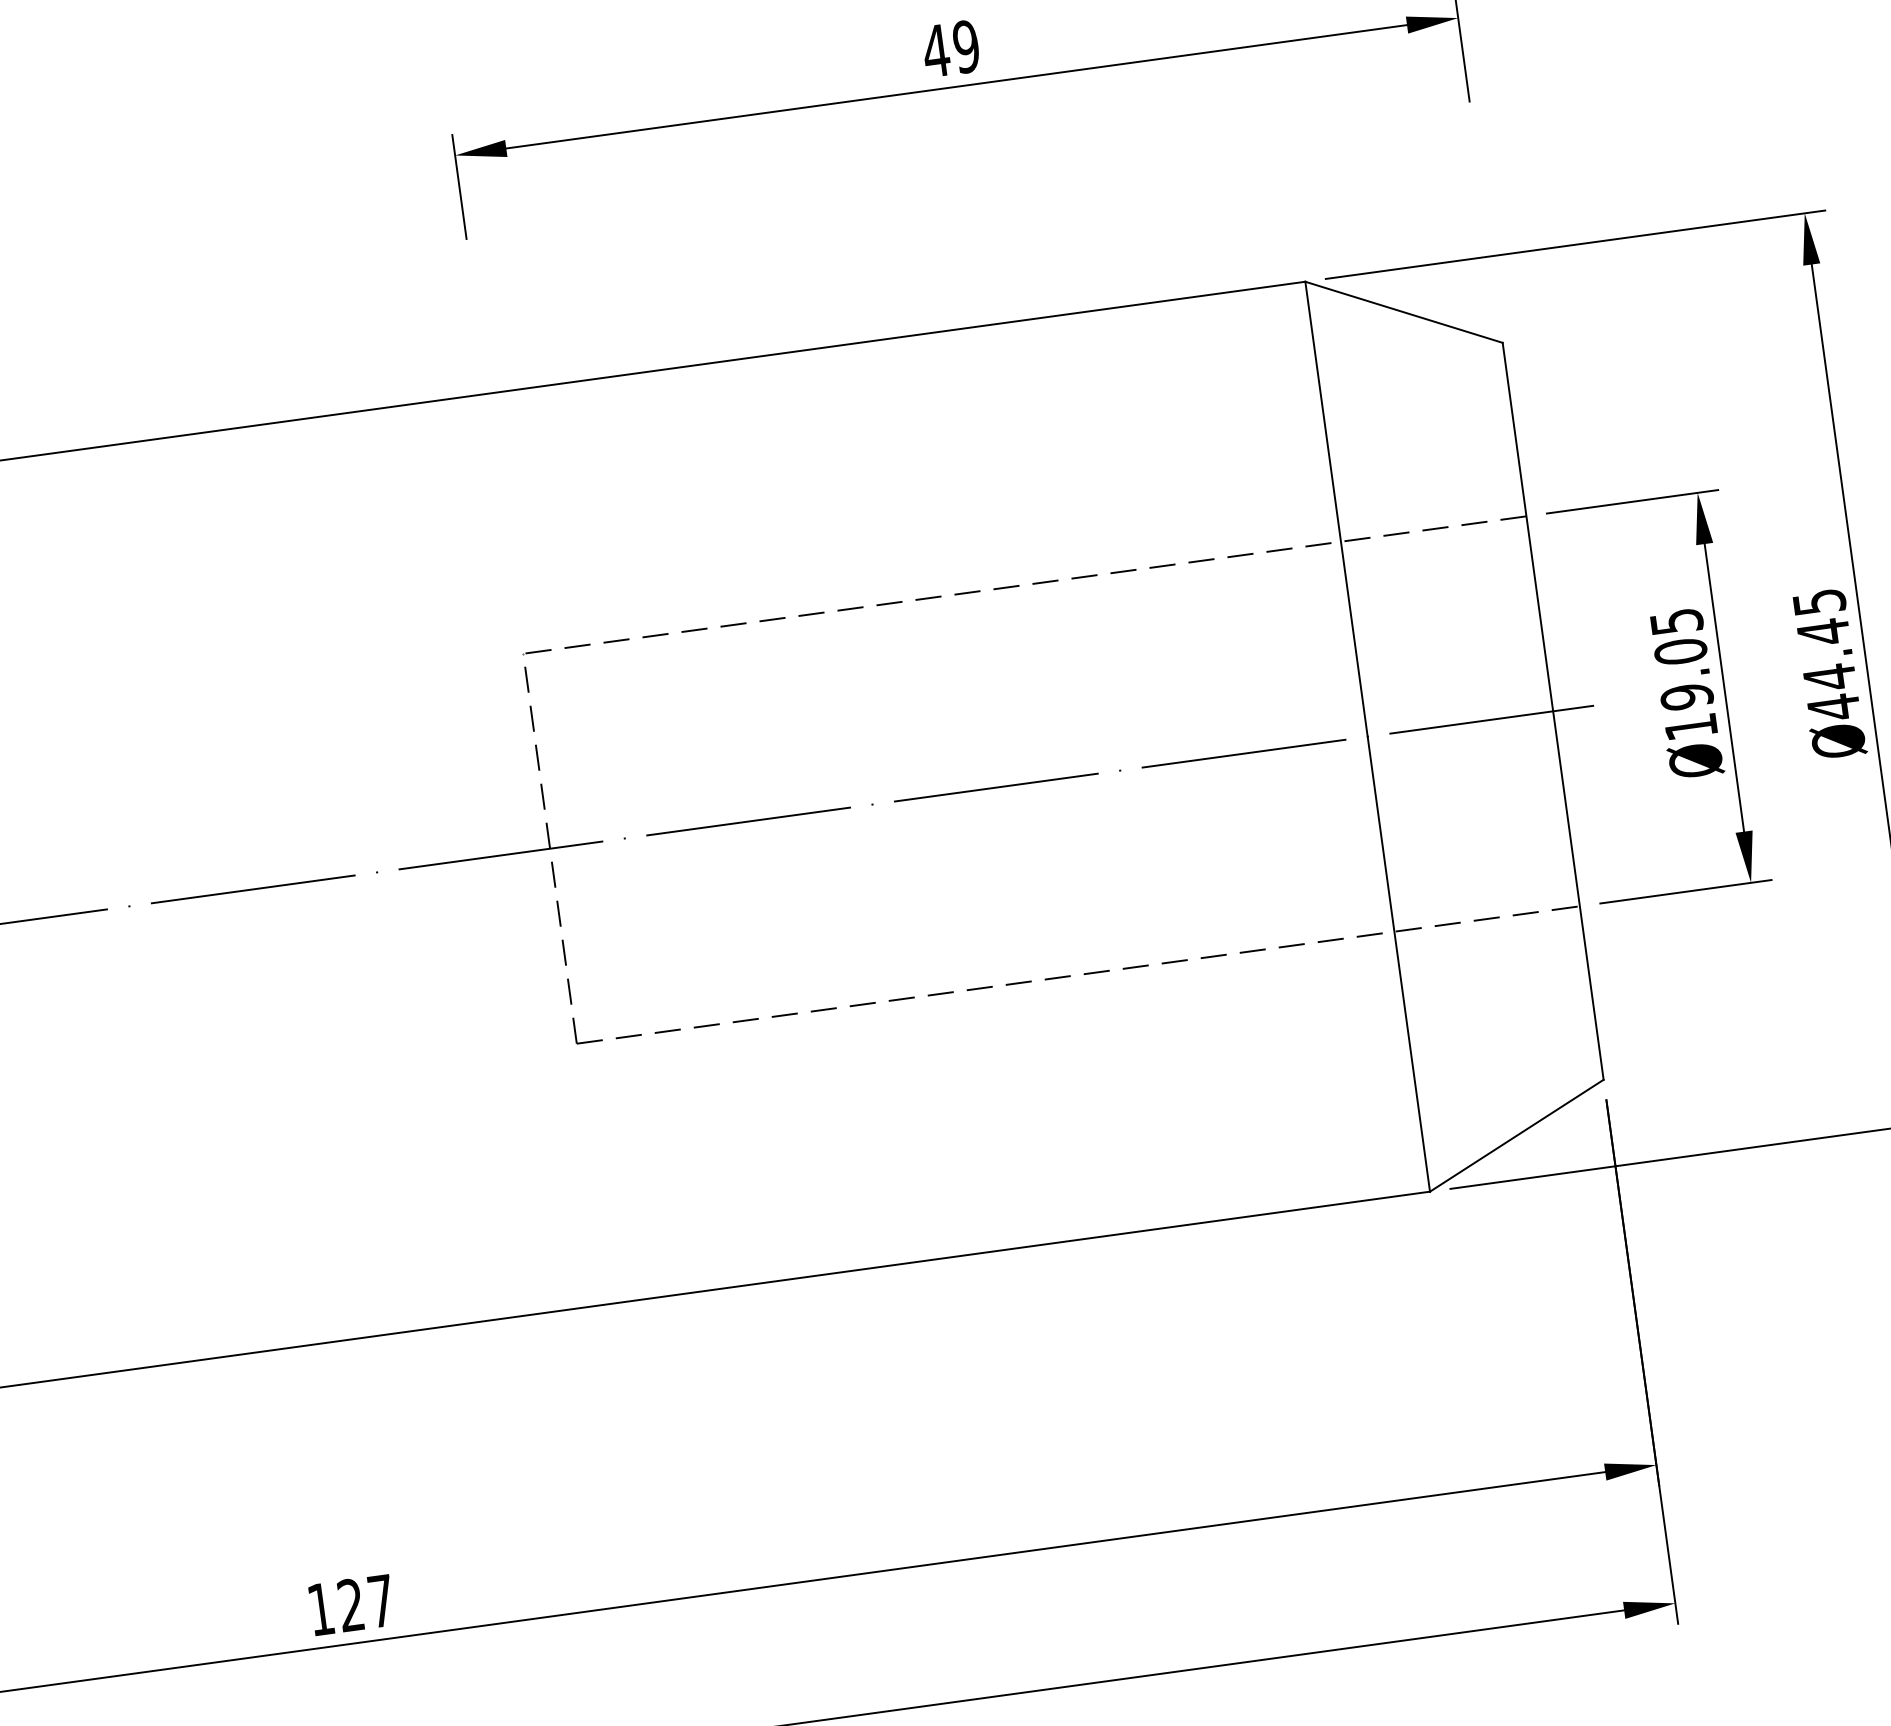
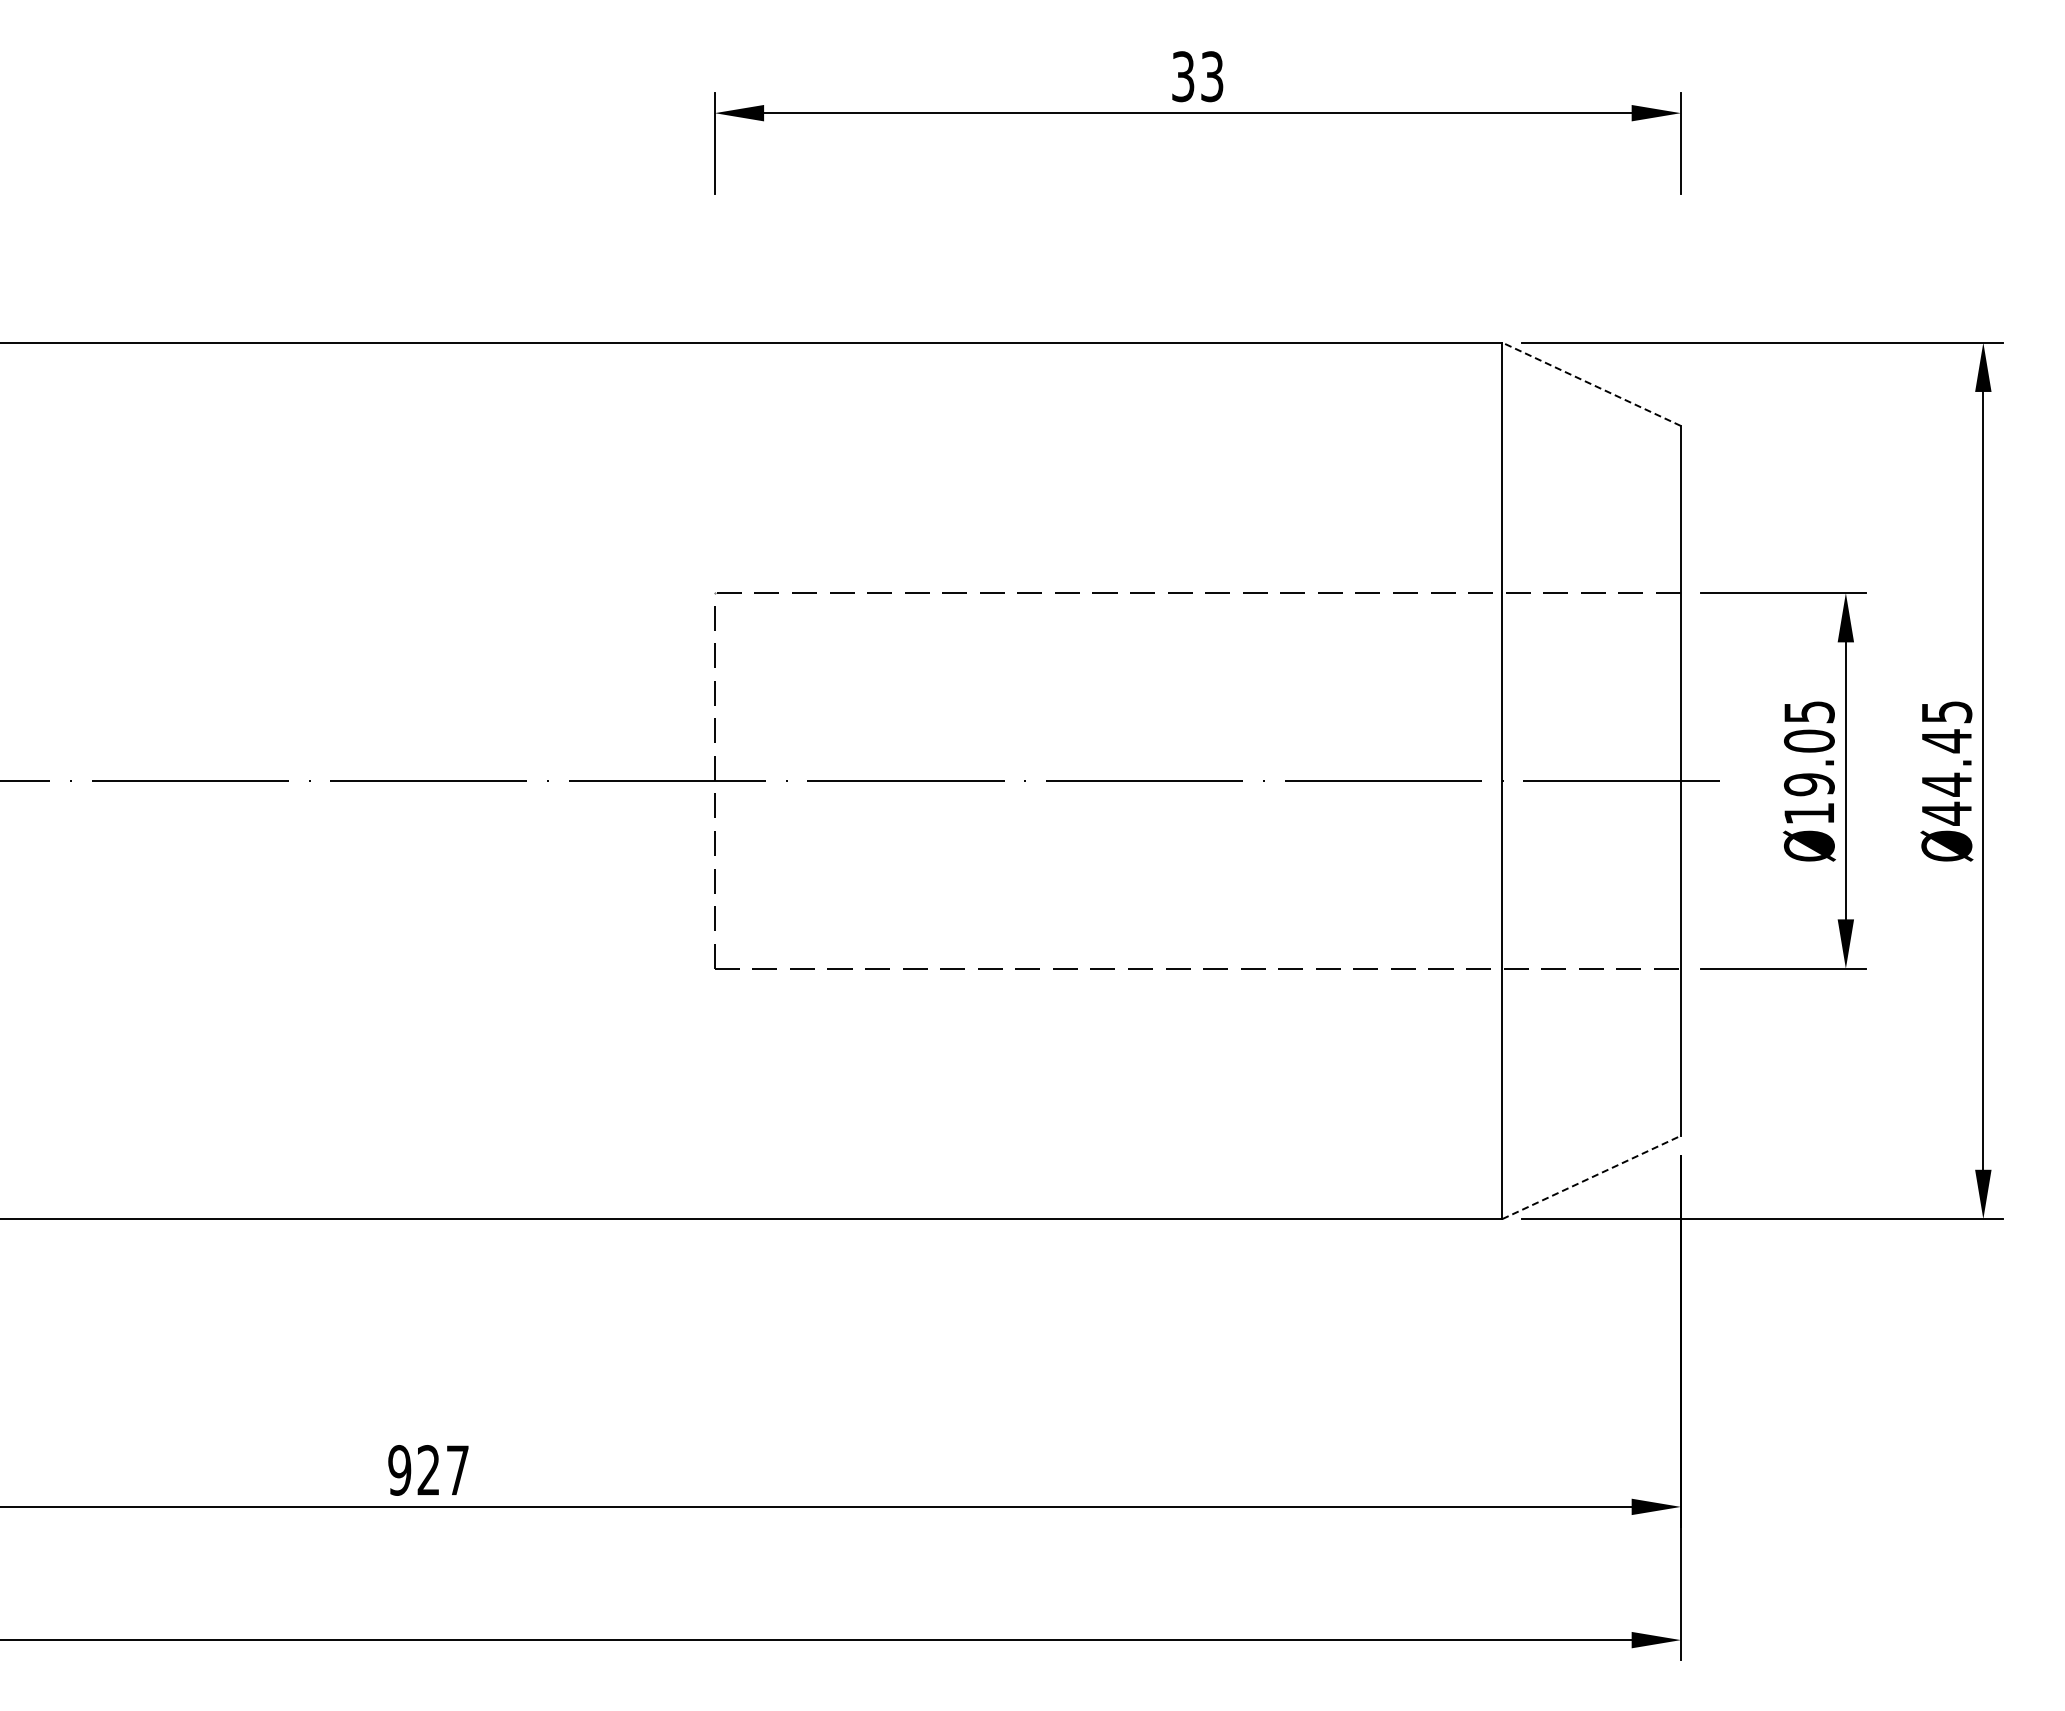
text: (951, 48) -> (1197, 76), 49 -> 33
line: (1403, 312) -> (1591, 384), solid -> dashed
line: (1516, 1135) -> (1591, 1177), solid -> dashed
text: (320, 1609) -> (399, 1470), 127 -> 927

